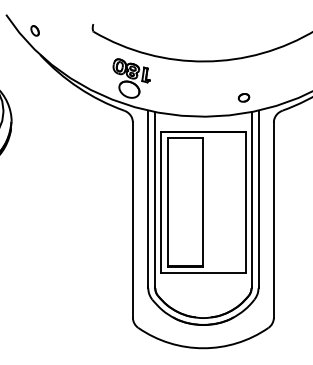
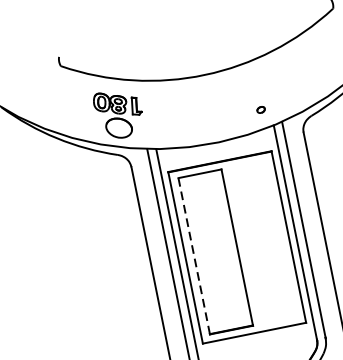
part: (243, 97) -> (260, 109), size x0.6
line: (168, 202) -> (194, 256), solid -> dashed

